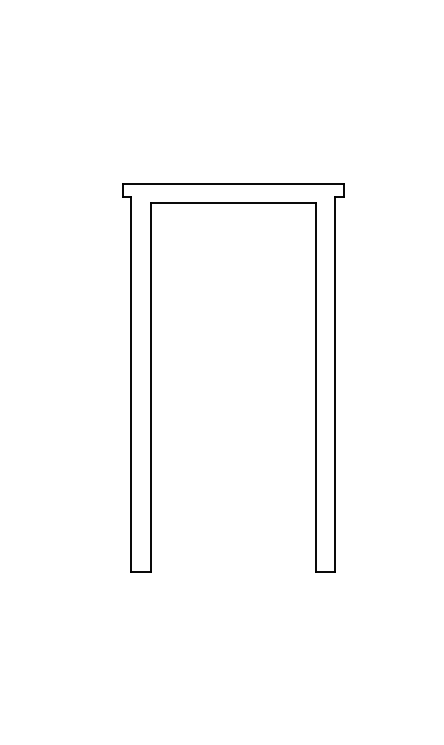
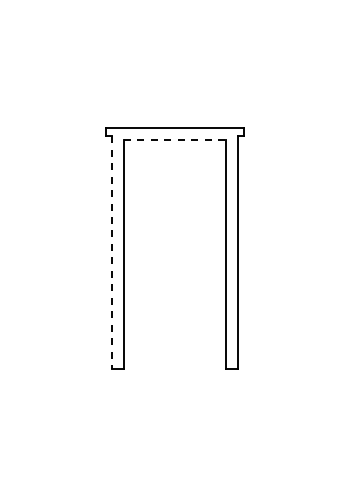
line: (233, 203) -> (175, 140), solid -> dashed
line: (130, 385) -> (111, 253), solid -> dashed

